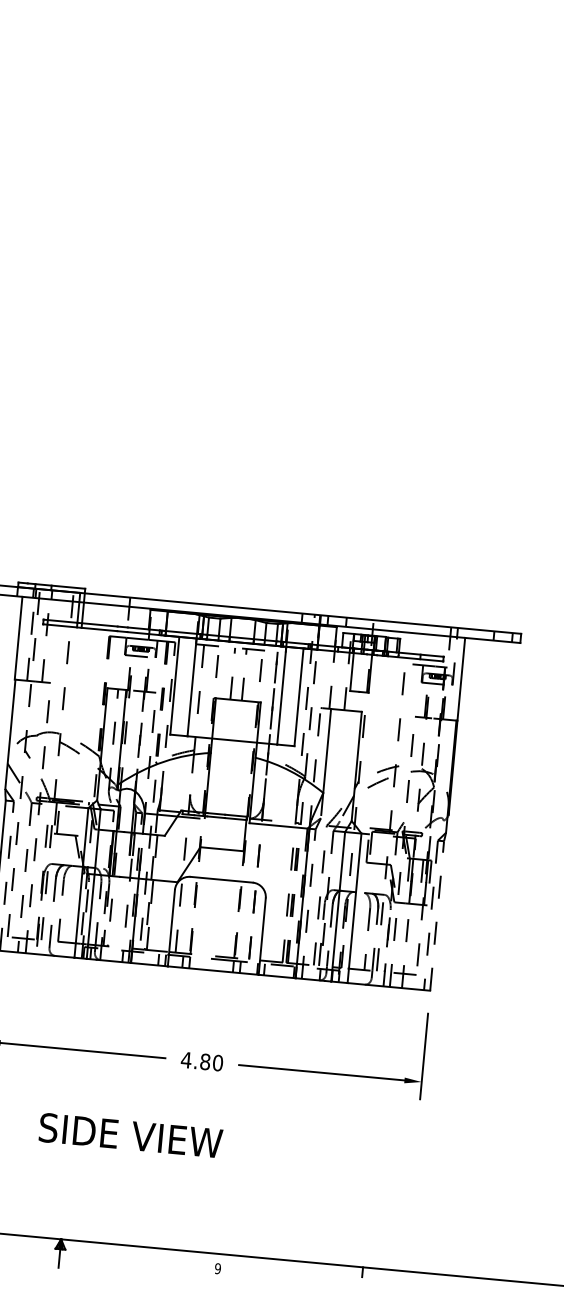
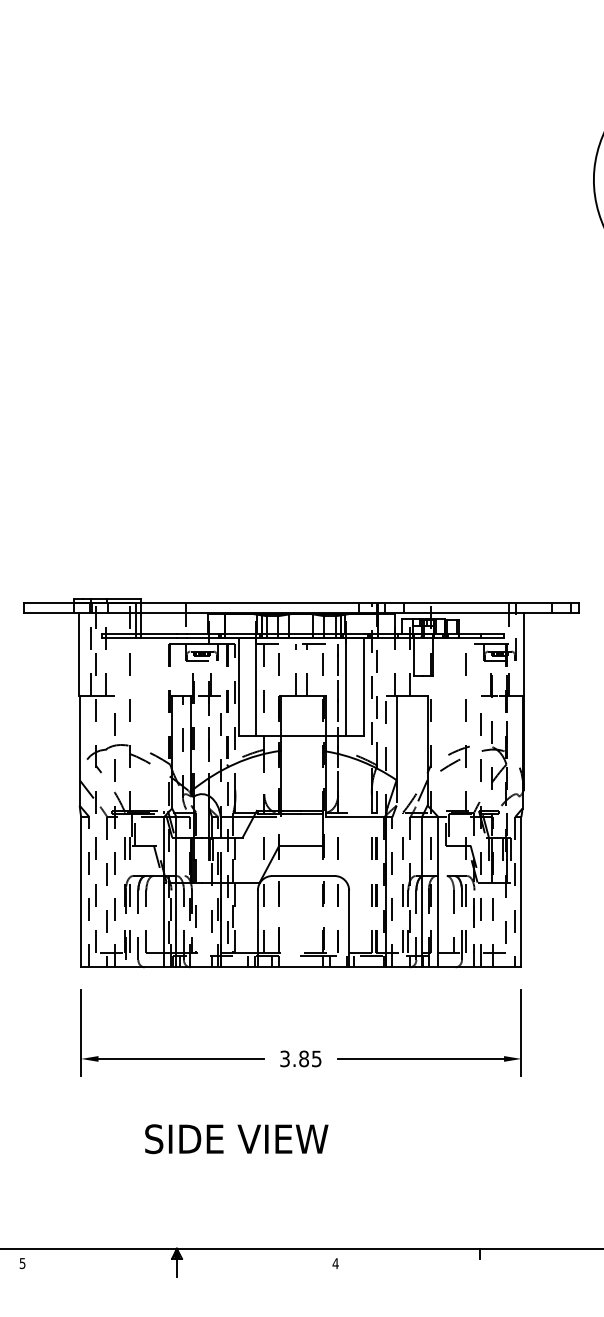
line: (437, 915) -> (521, 891), dashed -> solid
text: (201, 1061) -> (300, 1058), 4.80 -> 3.85
text: (217, 1268) -> (335, 1263), 9 -> 4

